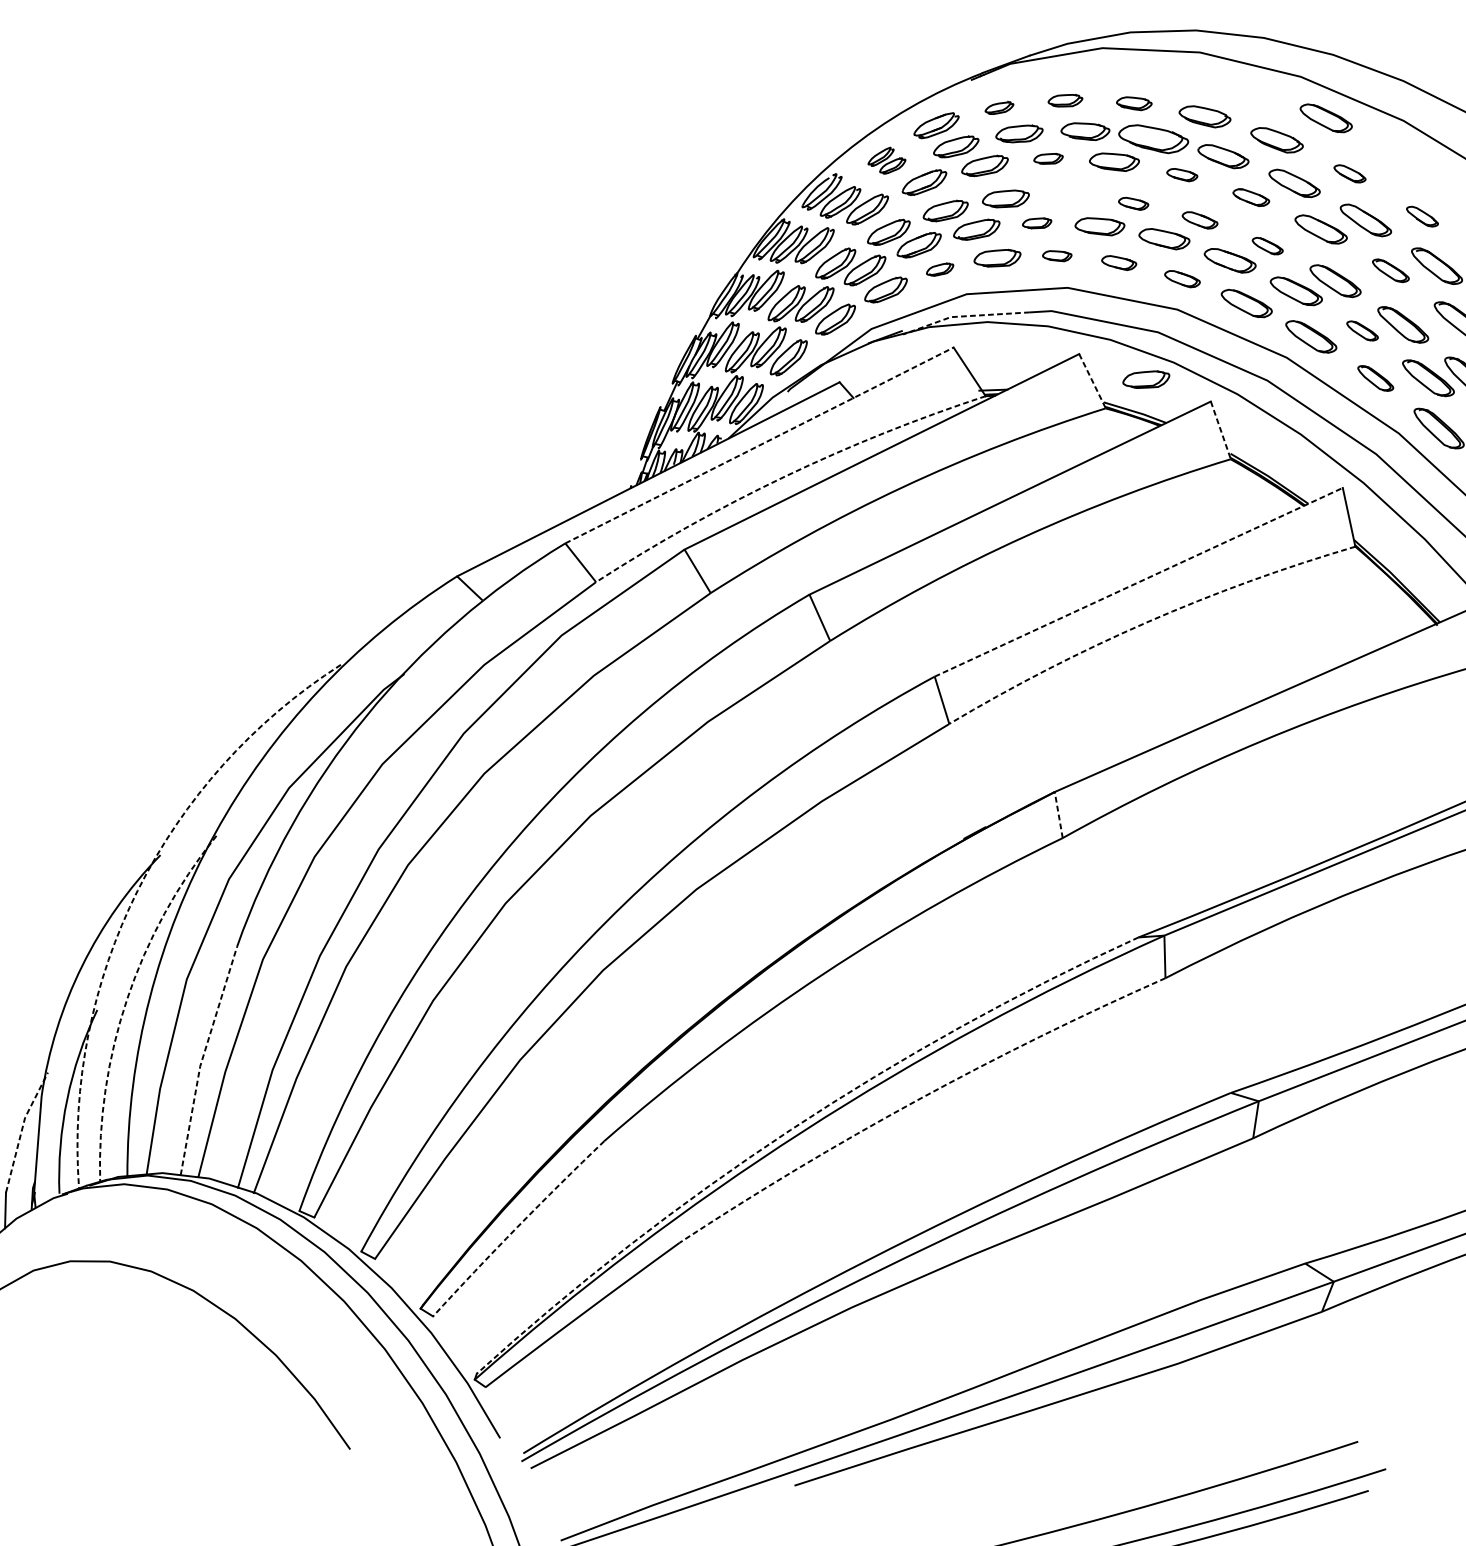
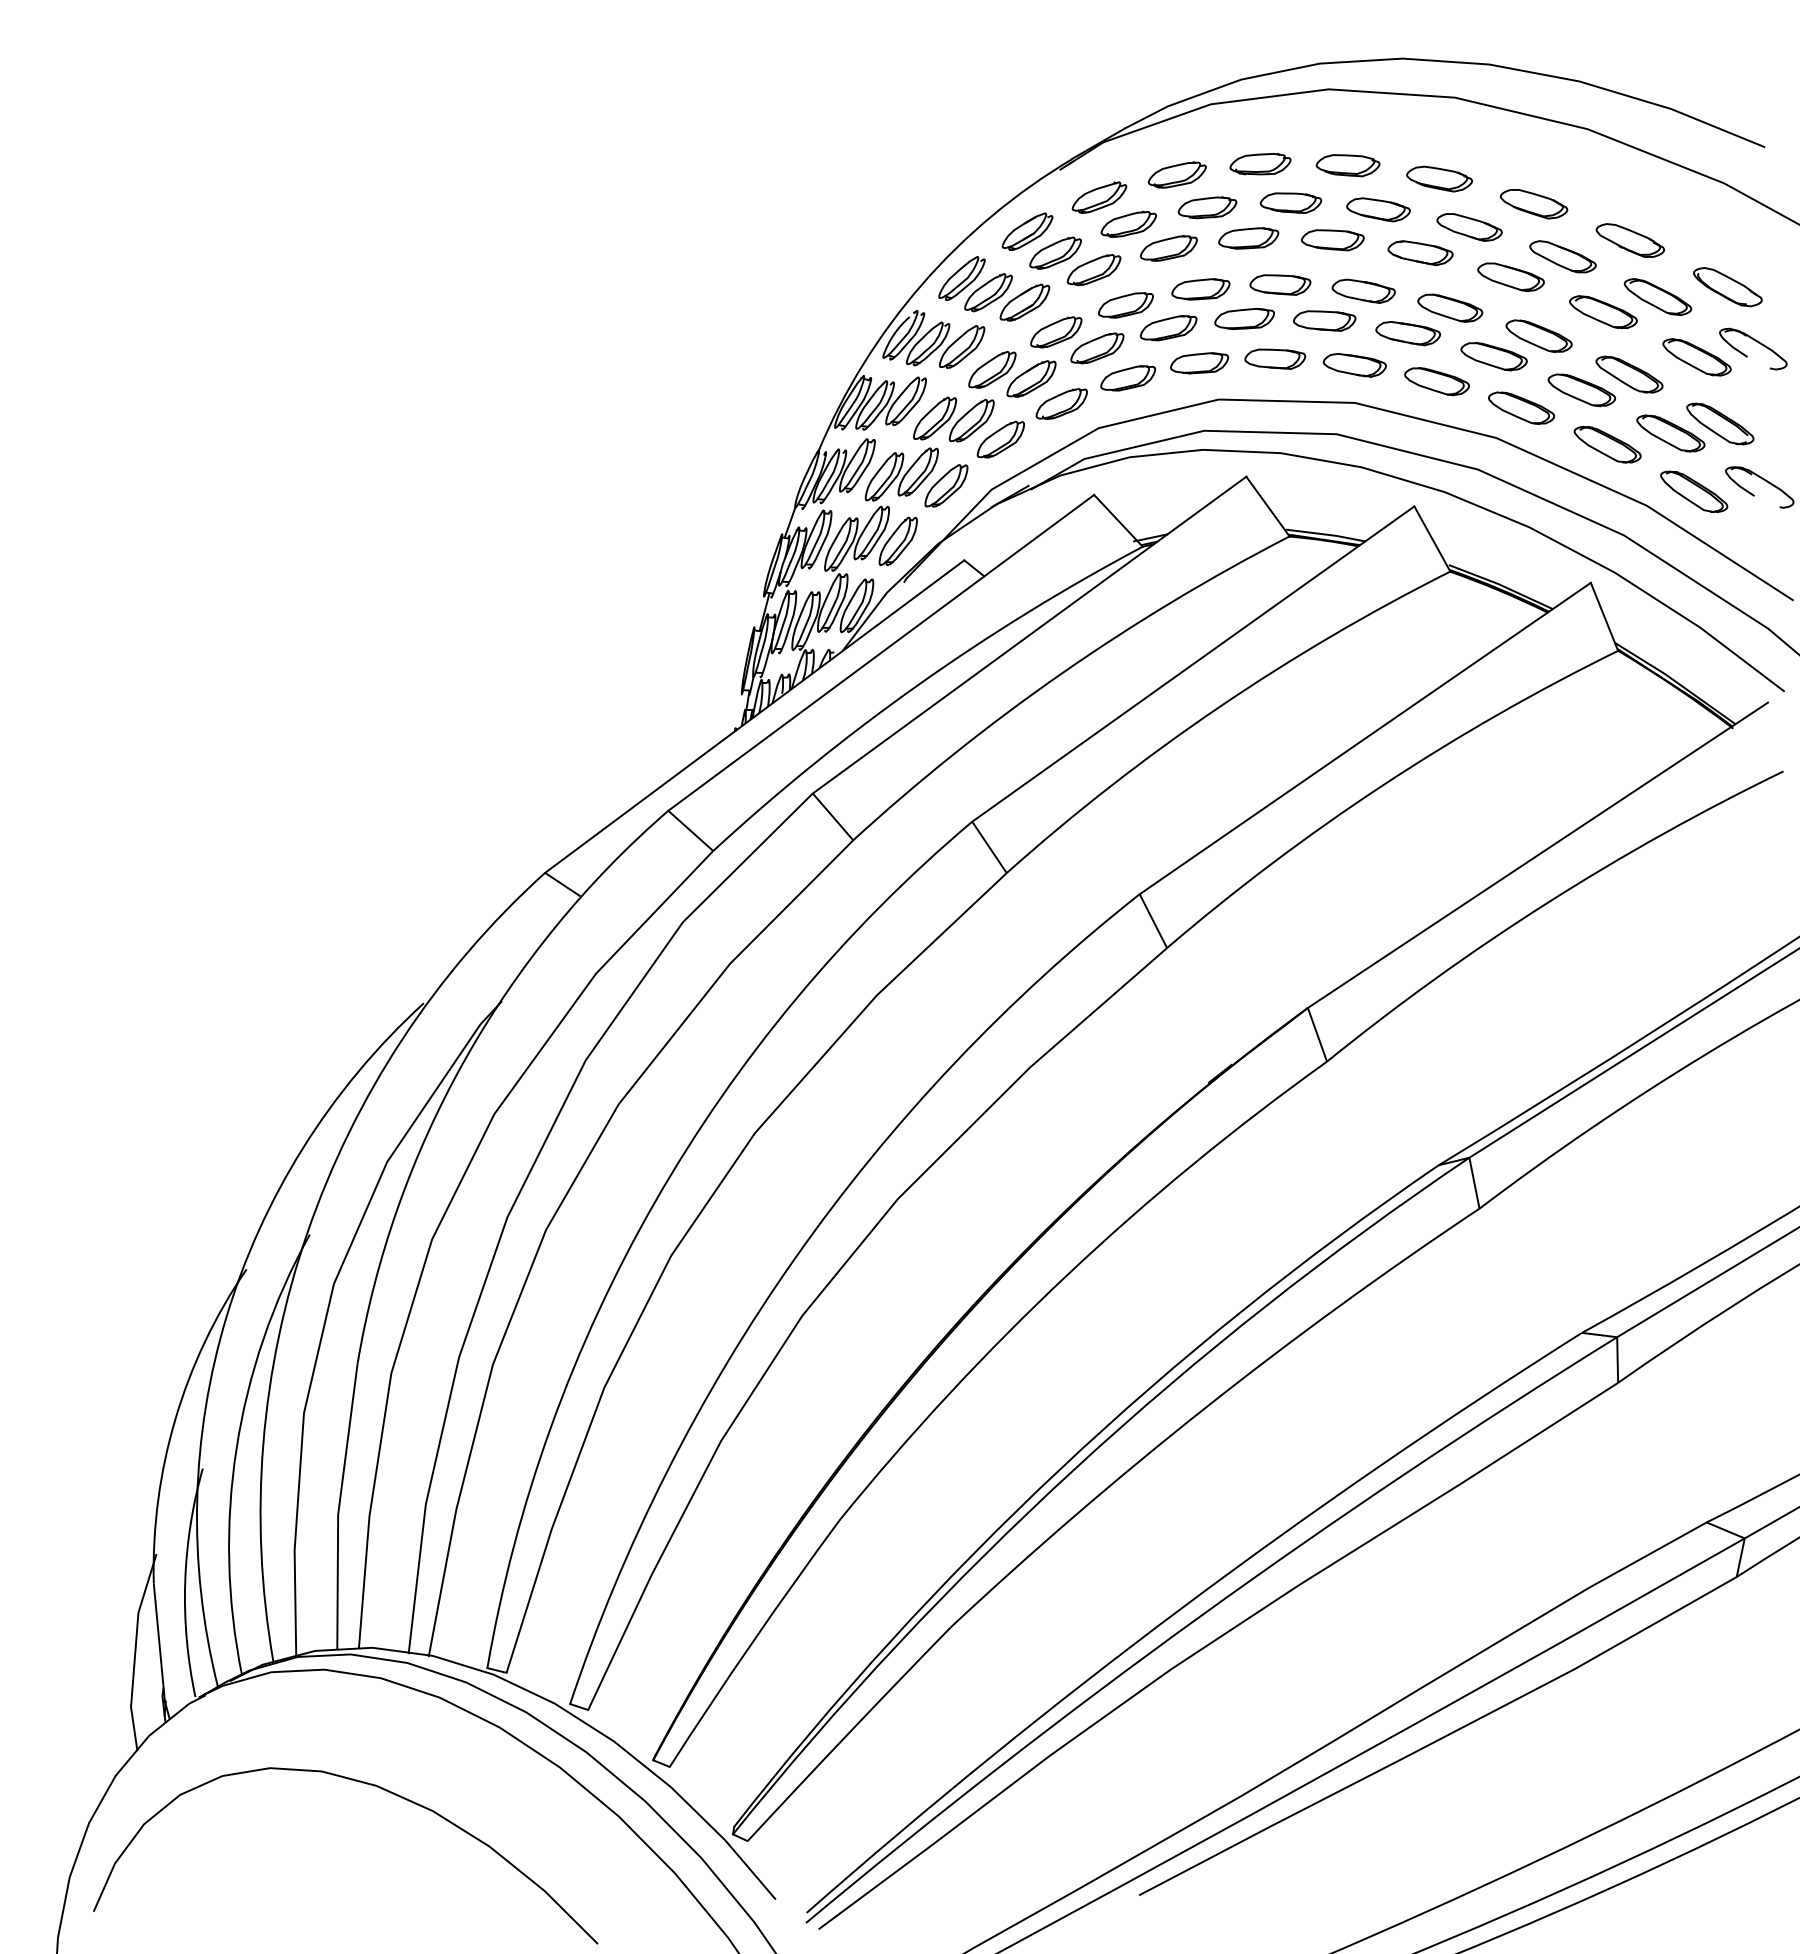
part: (1064, 100) -> (1176, 174), size x1.43
part: (1134, 102) -> (1260, 163), size x1.43
part: (999, 107) -> (1099, 197), size x1.67
part: (1325, 118) -> (1493, 142), removed
part: (1153, 138) -> (1290, 202), size x0.71
part: (1048, 158) -> (1168, 248), size x1.67
part: (887, 160) -> (975, 284), size x1.67
part: (1350, 174) -> (1534, 204), size x1.67
part: (1181, 175) -> (1332, 240), size x1.67
part: (1068, 196) -> (1200, 289), added
part: (1251, 197) -> (1420, 253), size x1.43
part: (1133, 203) -> (1280, 284), size x1.67
part: (1421, 216) -> (1629, 240), size x1.67
part: (1199, 219) -> (1363, 290), size x1.43
part: (1036, 223) -> (1168, 328), size x1.67
part: (1267, 245) -> (1450, 307), size x1.67
part: (1057, 256) -> (1199, 363), size x1.67
part: (1119, 262) -> (1275, 358), size x1.43
part: (940, 269) -> (1061, 403), size x1.67
part: (1390, 270) -> (1603, 311), size x1.43
part: (1182, 279) -> (1354, 365), size x1.43
line: (964, 316) -> (1100, 455), dashed -> solid
part: (1362, 331) -> (1581, 390), size x1.67
part: (1375, 378) -> (1607, 444), size x1.43
part: (1146, 379) -> (1332, 493), removed
line: (1092, 381) -> (1268, 506), dashed -> solid
line: (1220, 430) -> (1432, 539), dashed -> solid
line: (759, 445) -> (881, 652), dashed -> solid
arc: (785, 477) -> (918, 685), dashed -> solid
line: (1138, 582) -> (1365, 738), dashed -> solid
arc: (1146, 622) -> (1383, 785), dashed -> solid
line: (1058, 815) -> (1317, 1035), dashed -> solid
arc: (137, 890) -> (226, 1316), dashed -> solid
arc: (127, 998) -> (236, 1448), dashed -> solid
line: (202, 1058) -> (339, 1505), dashed -> solid
arc: (917, 1100) -> (1206, 1407), dashed -> solid
arc: (790, 1129) -> (1060, 1468), dashed -> solid
line: (22, 1130) -> (137, 1628), dashed -> solid
arc: (517, 1227) -> (752, 1642), dashed -> solid

